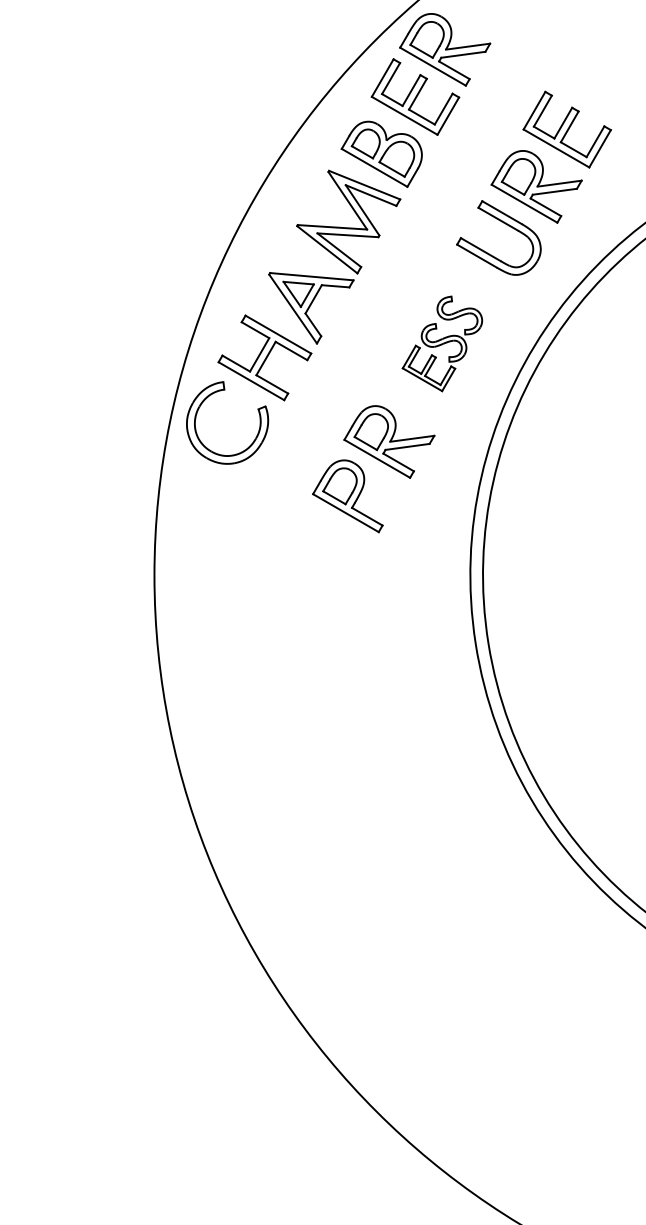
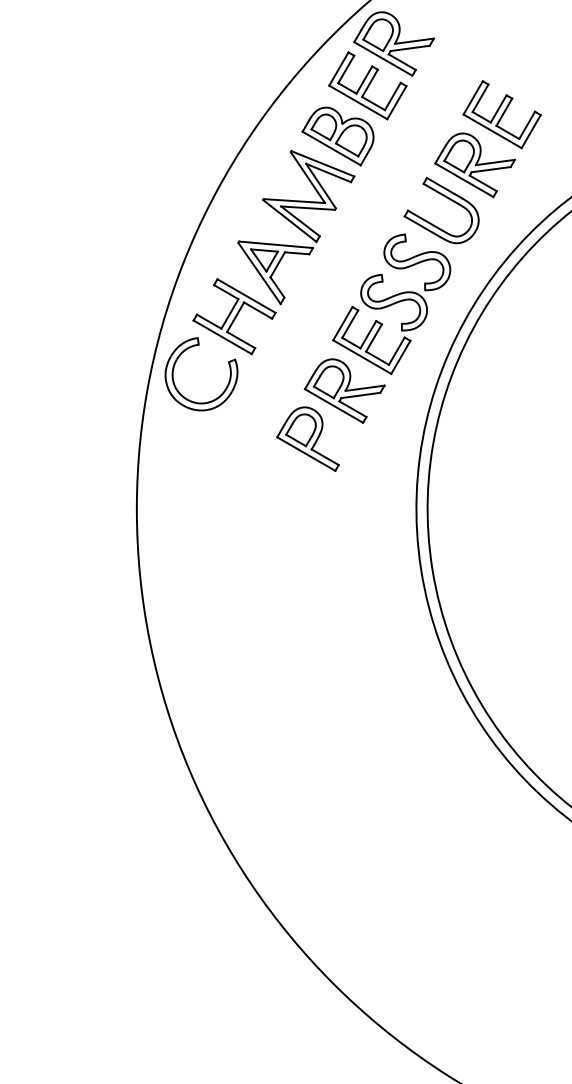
part: (442, 343) -> (391, 303), size x1.67

